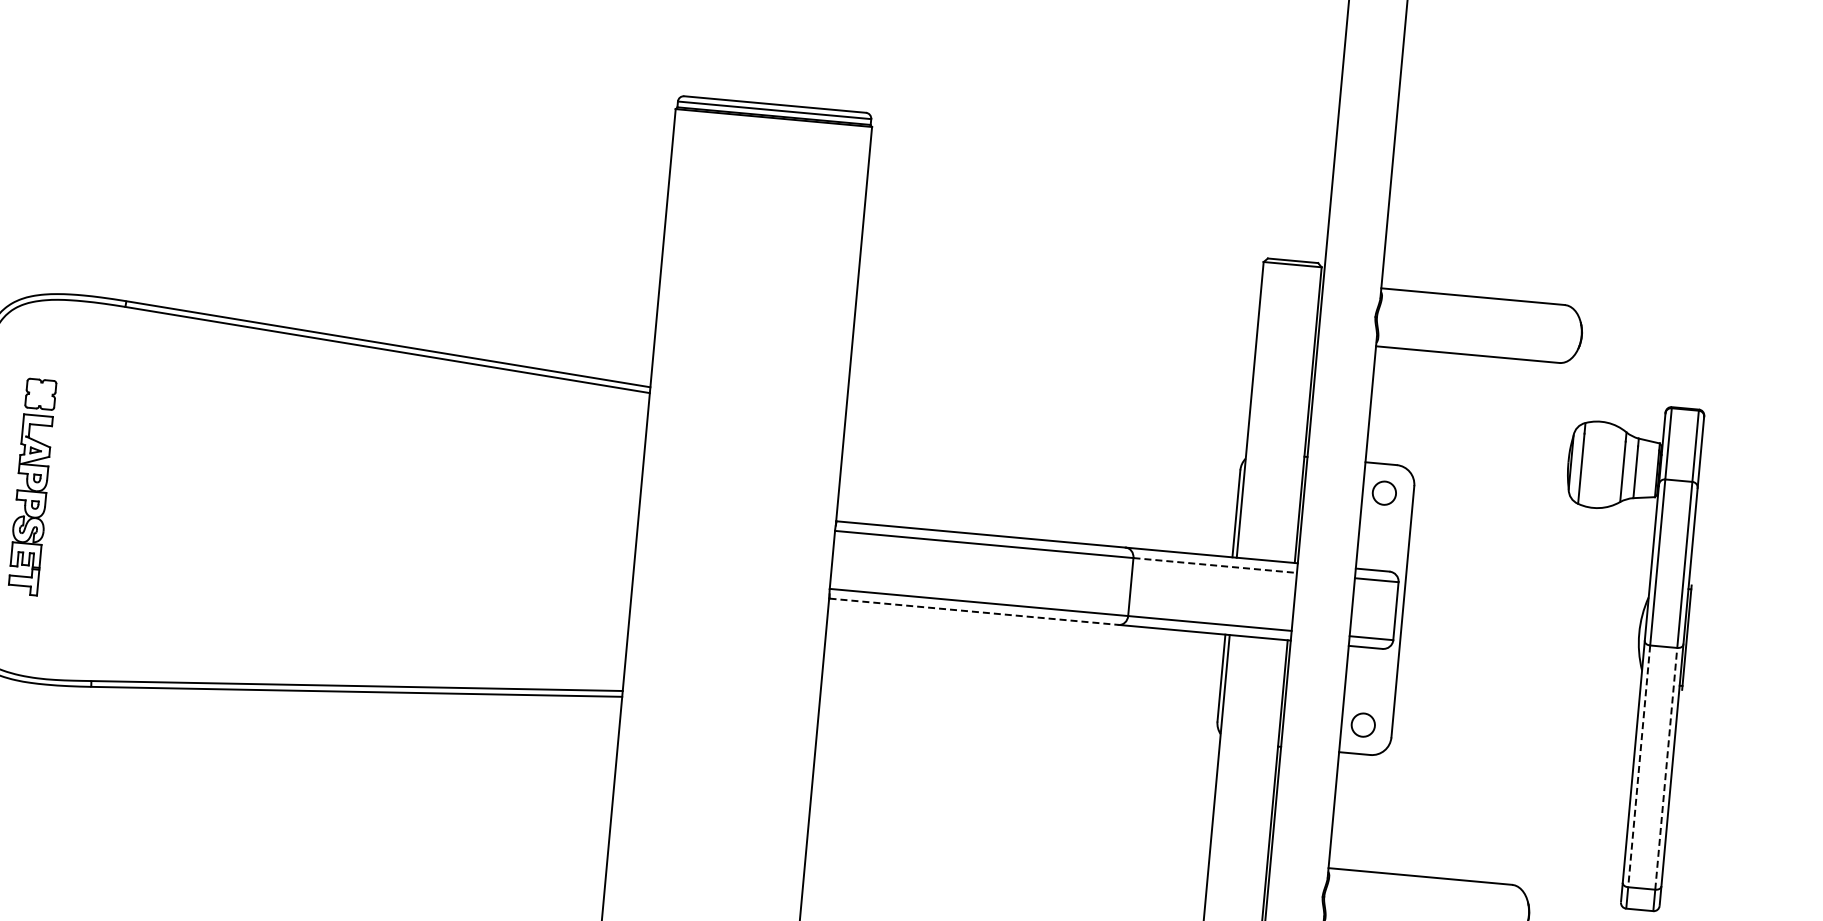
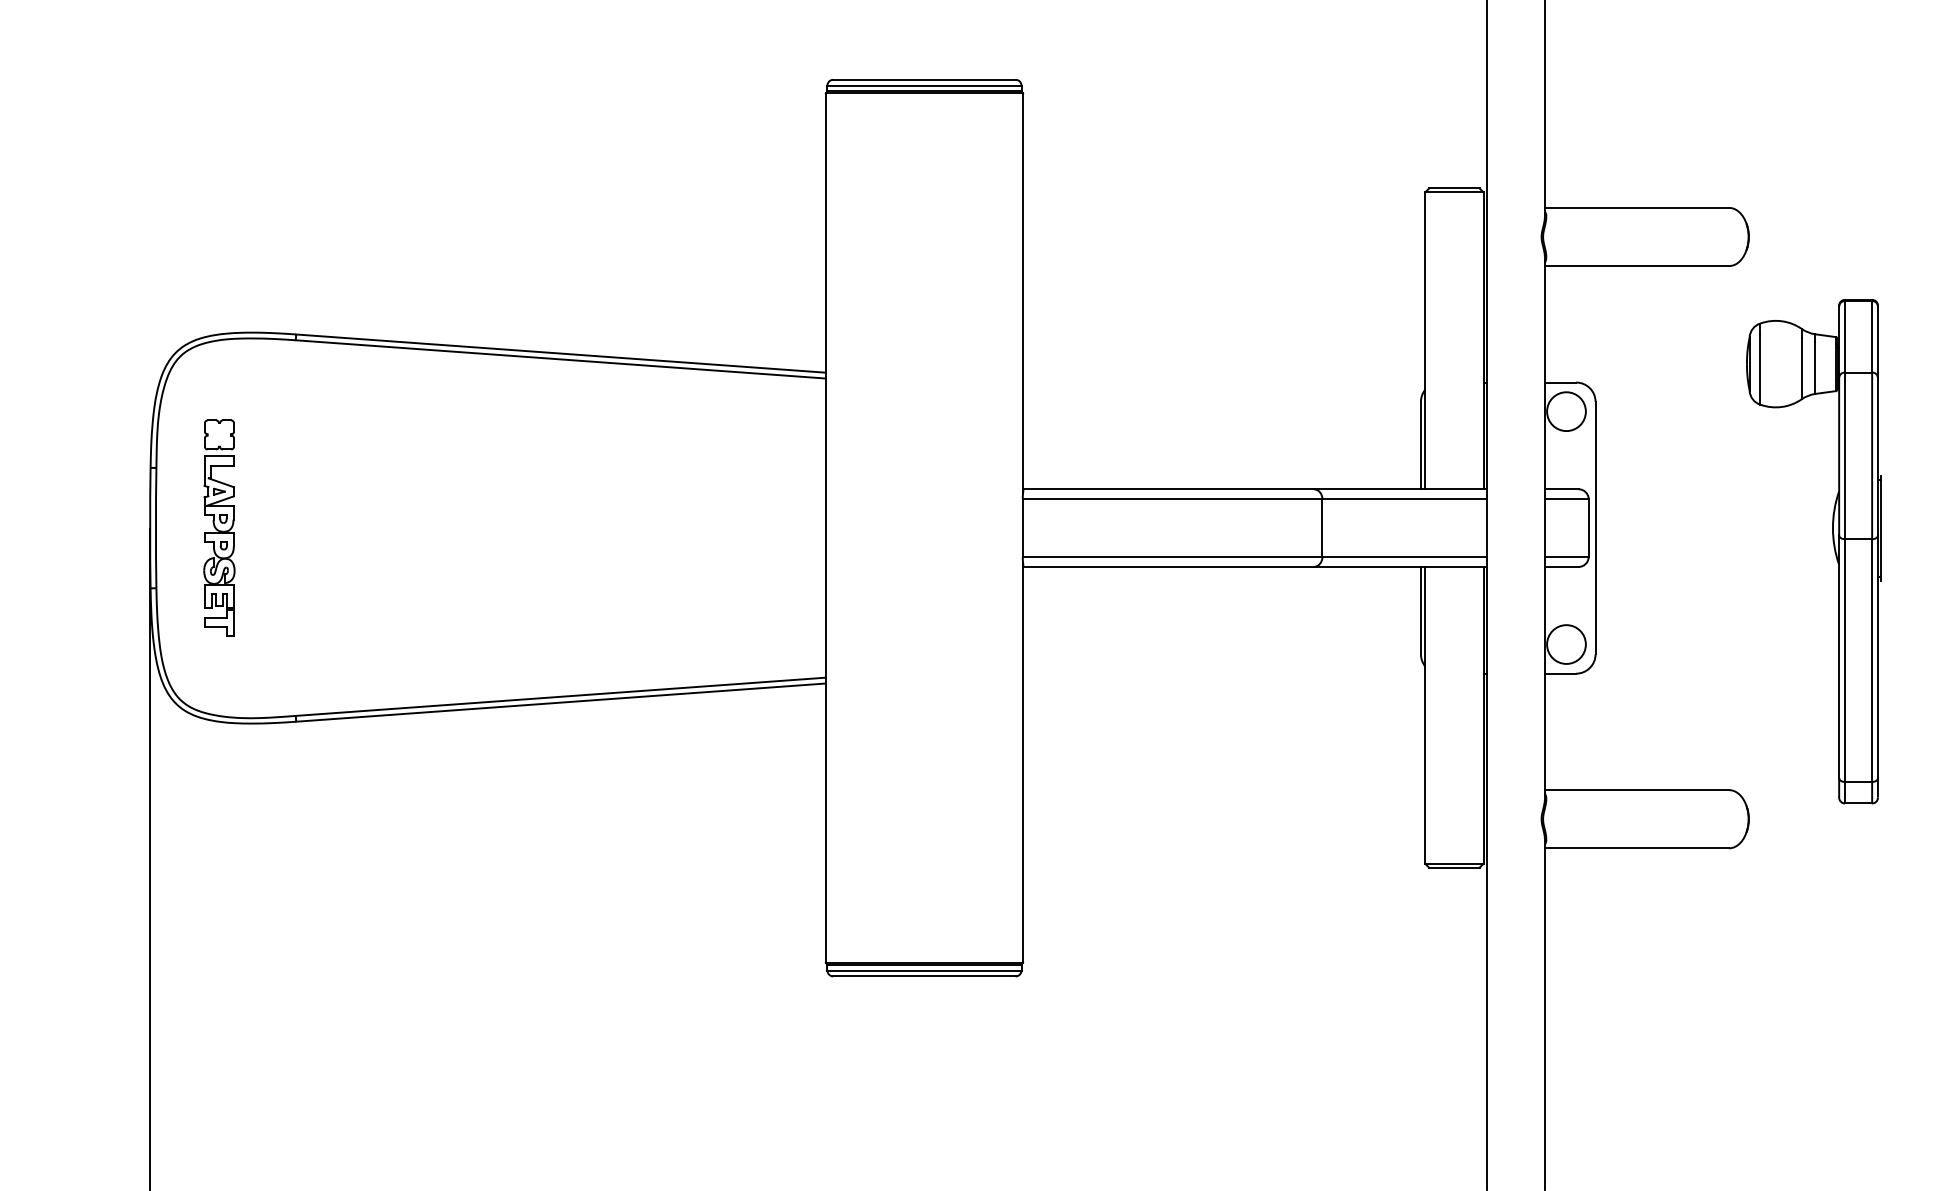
circle: (1384, 493) -> (1566, 411), size x1.67
line: (1216, 566) -> (1405, 499), dashed -> solid
line: (975, 611) -> (1169, 566), dashed -> solid
circle: (1363, 725) -> (1566, 644), size x1.67
line: (1638, 767) -> (1844, 661), dashed -> solid
line: (1666, 768) -> (1872, 660), dashed -> solid

